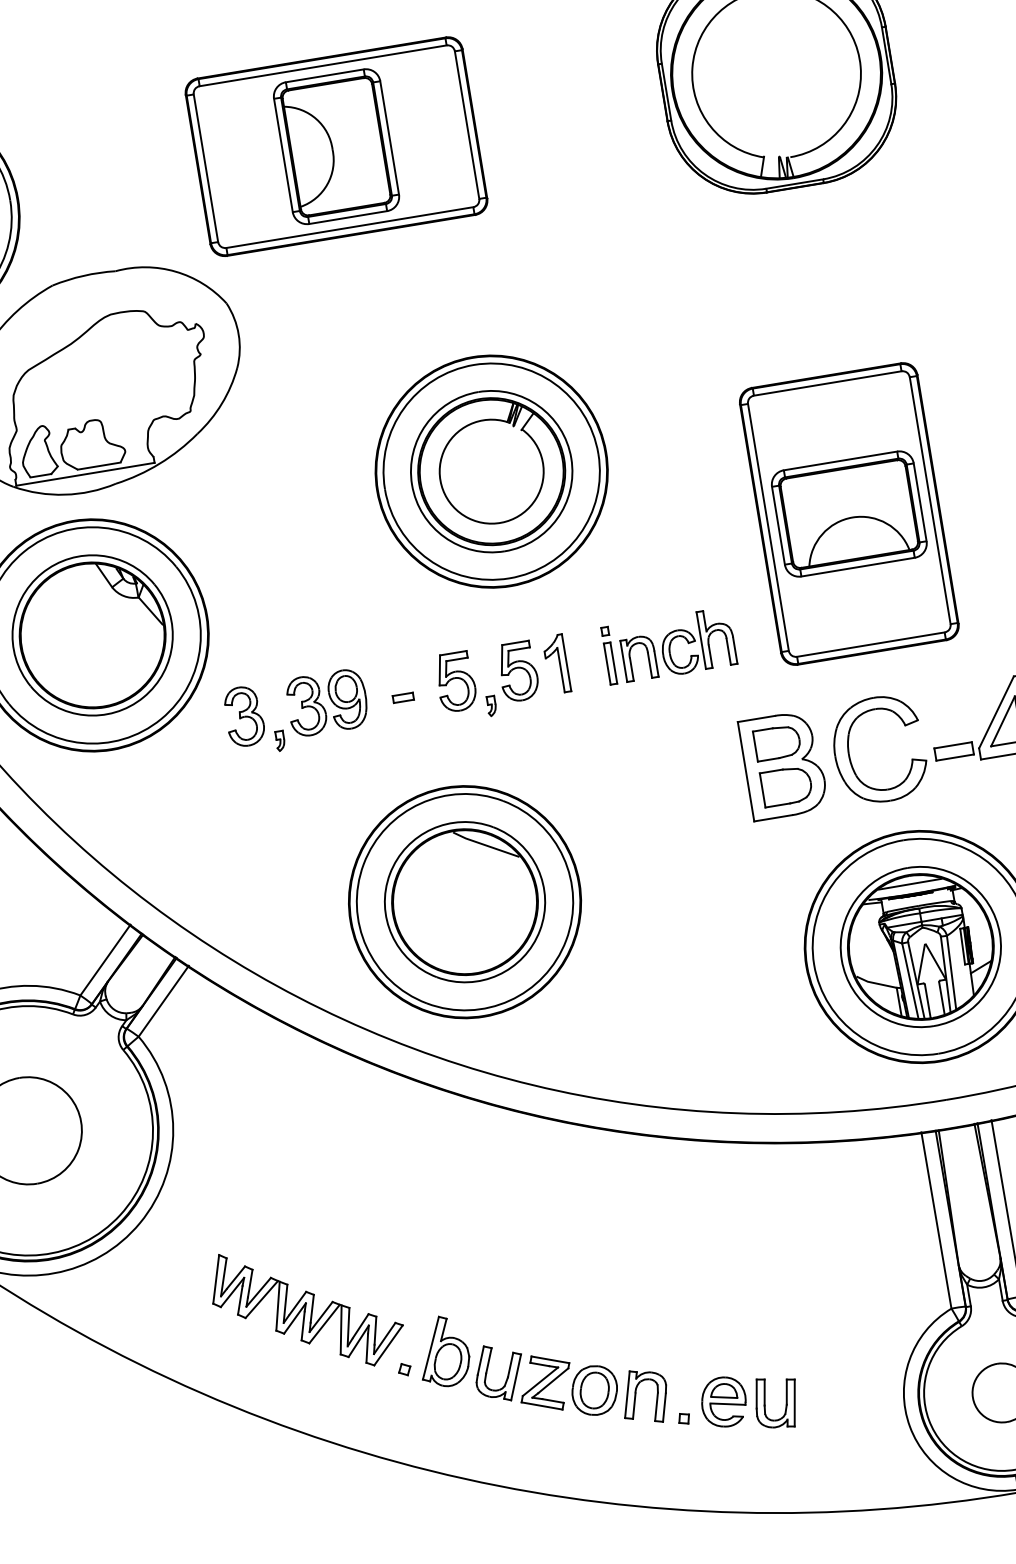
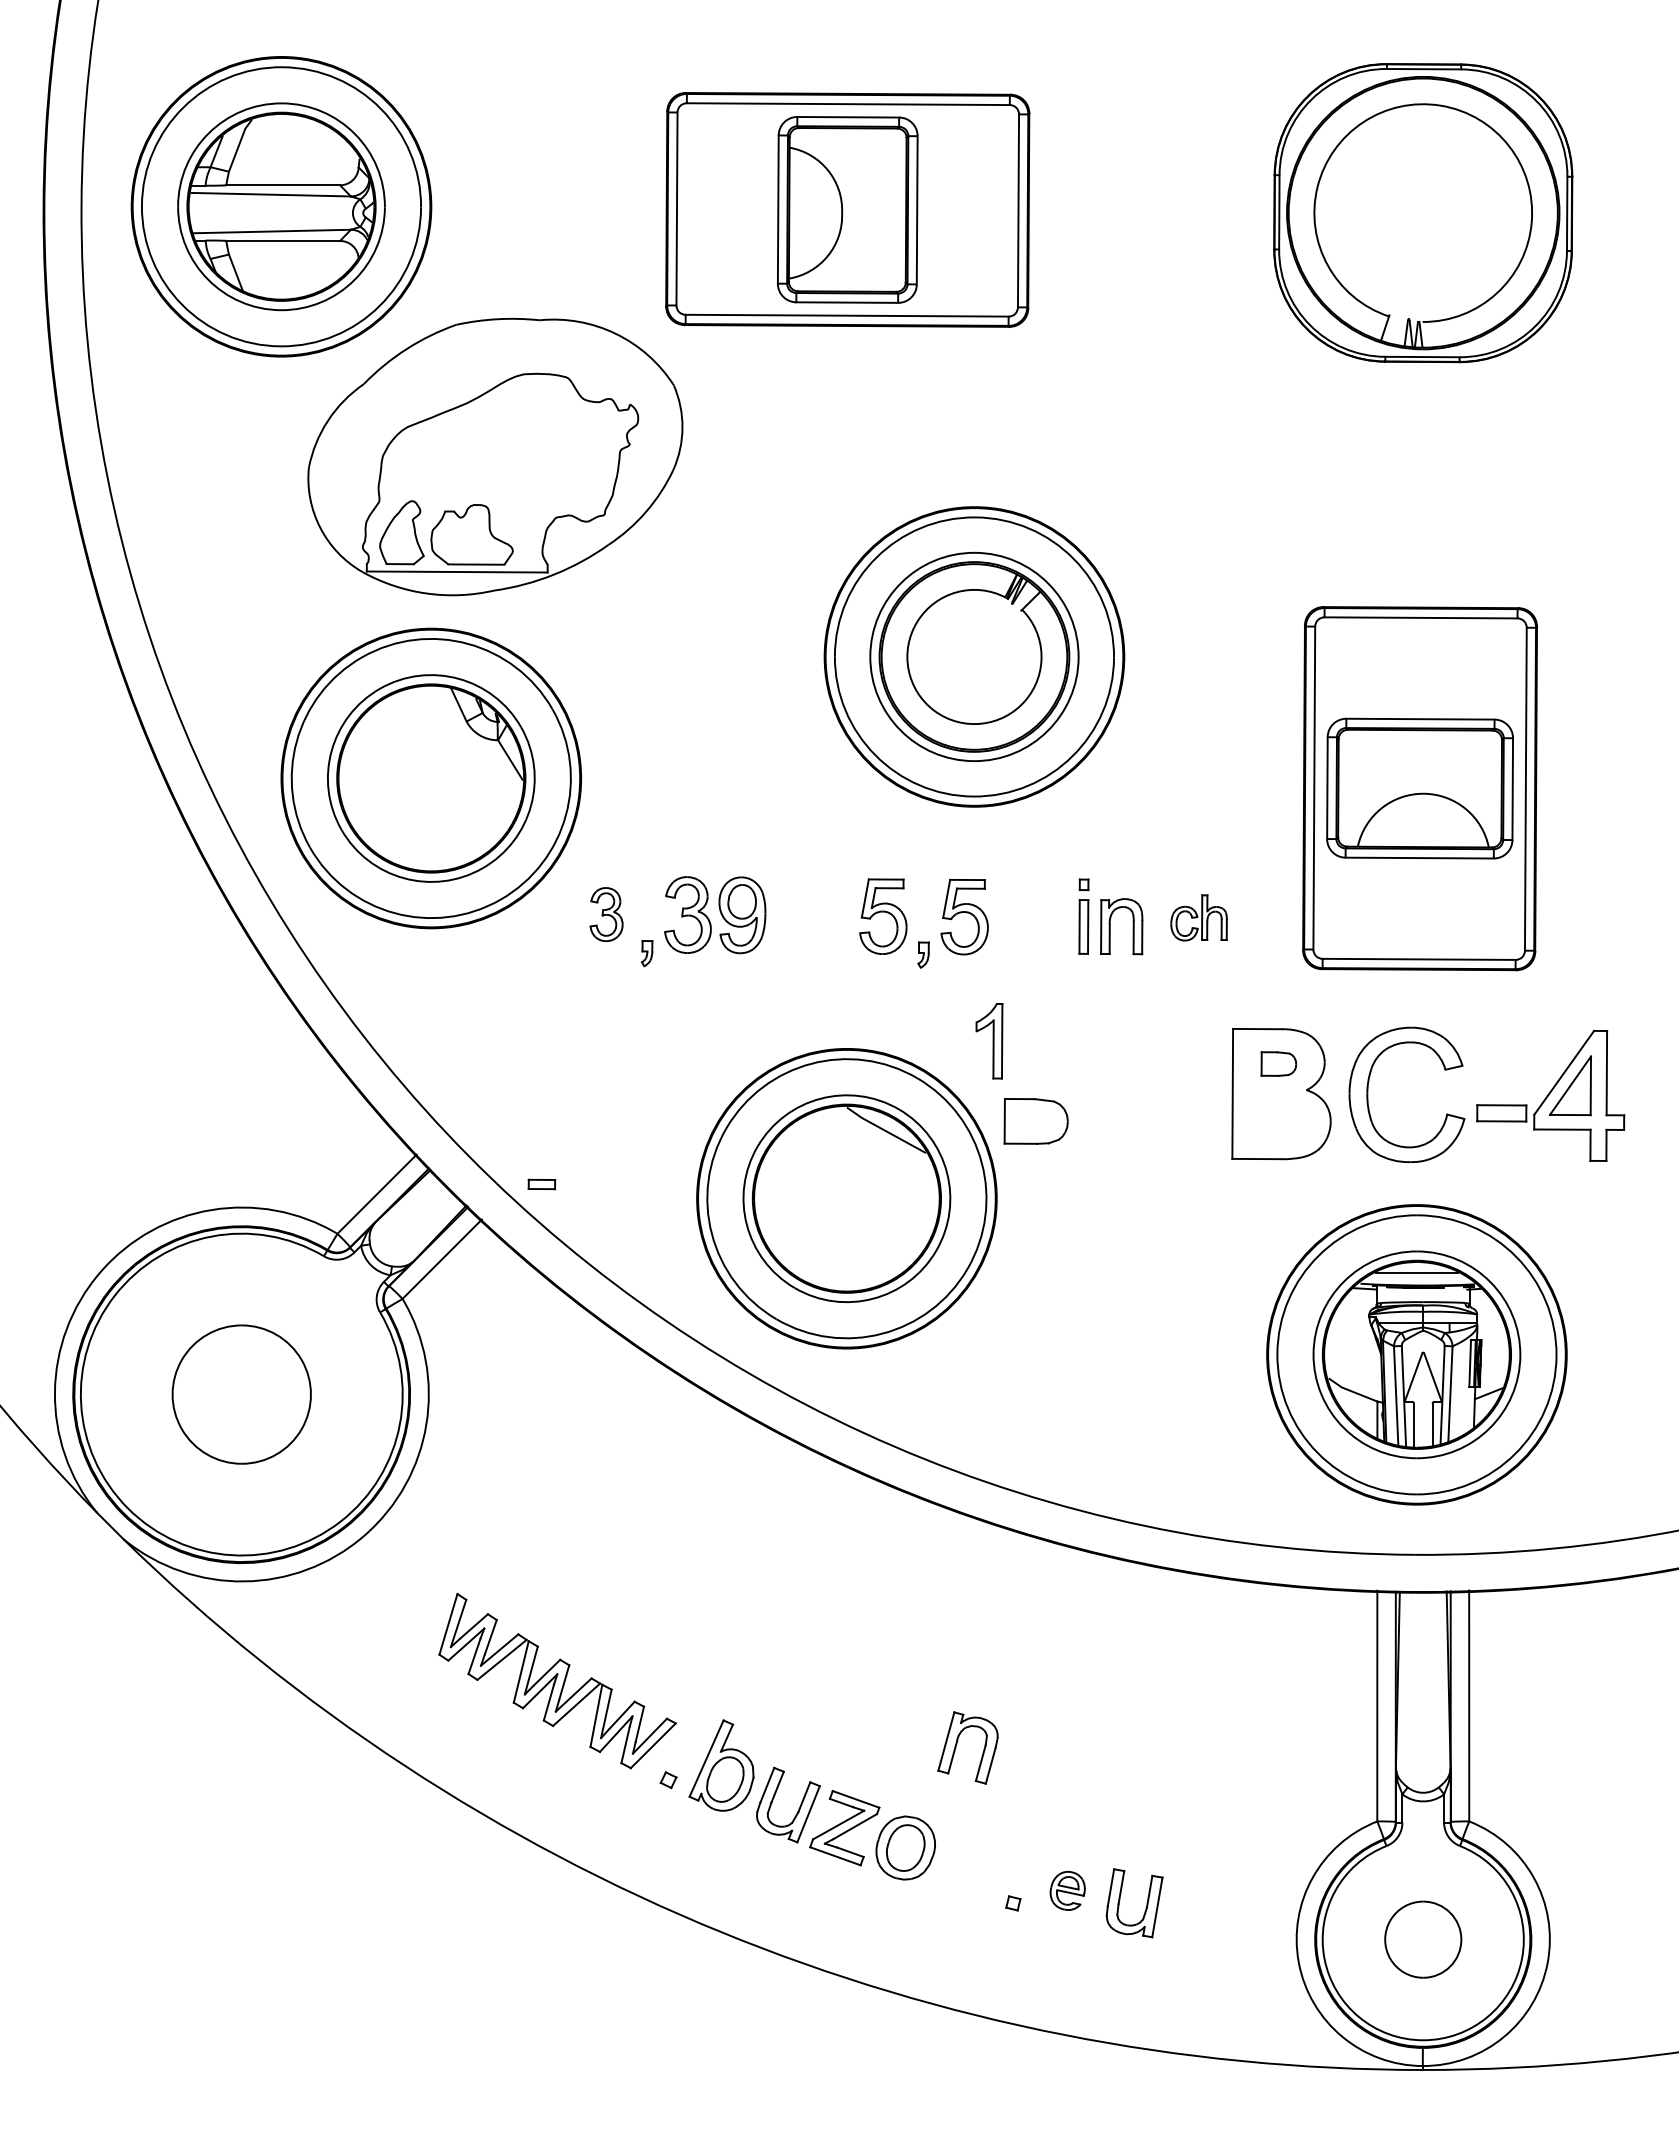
part: (696, 641) -> (1198, 917), size x0.6
part: (556, 664) -> (989, 1041), moved
part: (403, 697) -> (541, 1184), moved
part: (244, 716) -> (606, 914), size x0.7
part: (777, 742) -> (1278, 1063), size x0.6
part: (786, 786) -> (1035, 1121), moved
part: (636, 1395) -> (957, 1744), moved
part: (723, 1401) -> (1067, 1890), size x0.6

